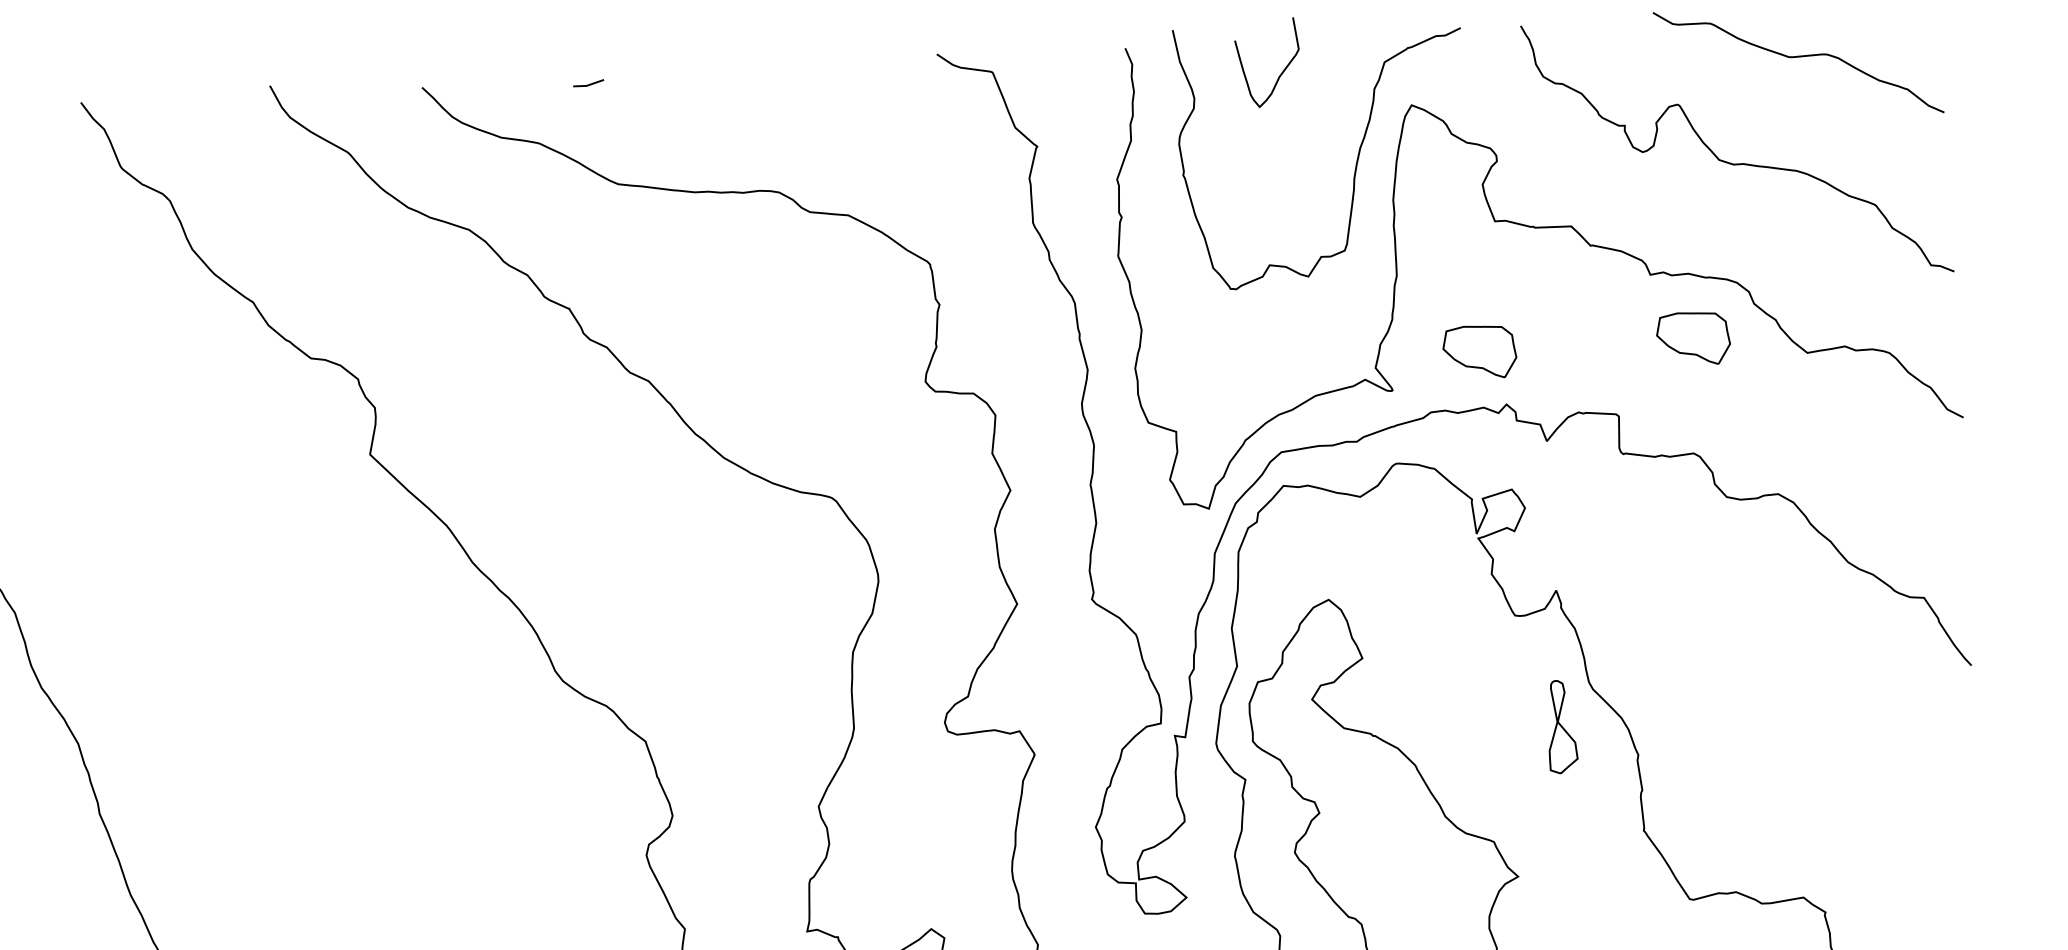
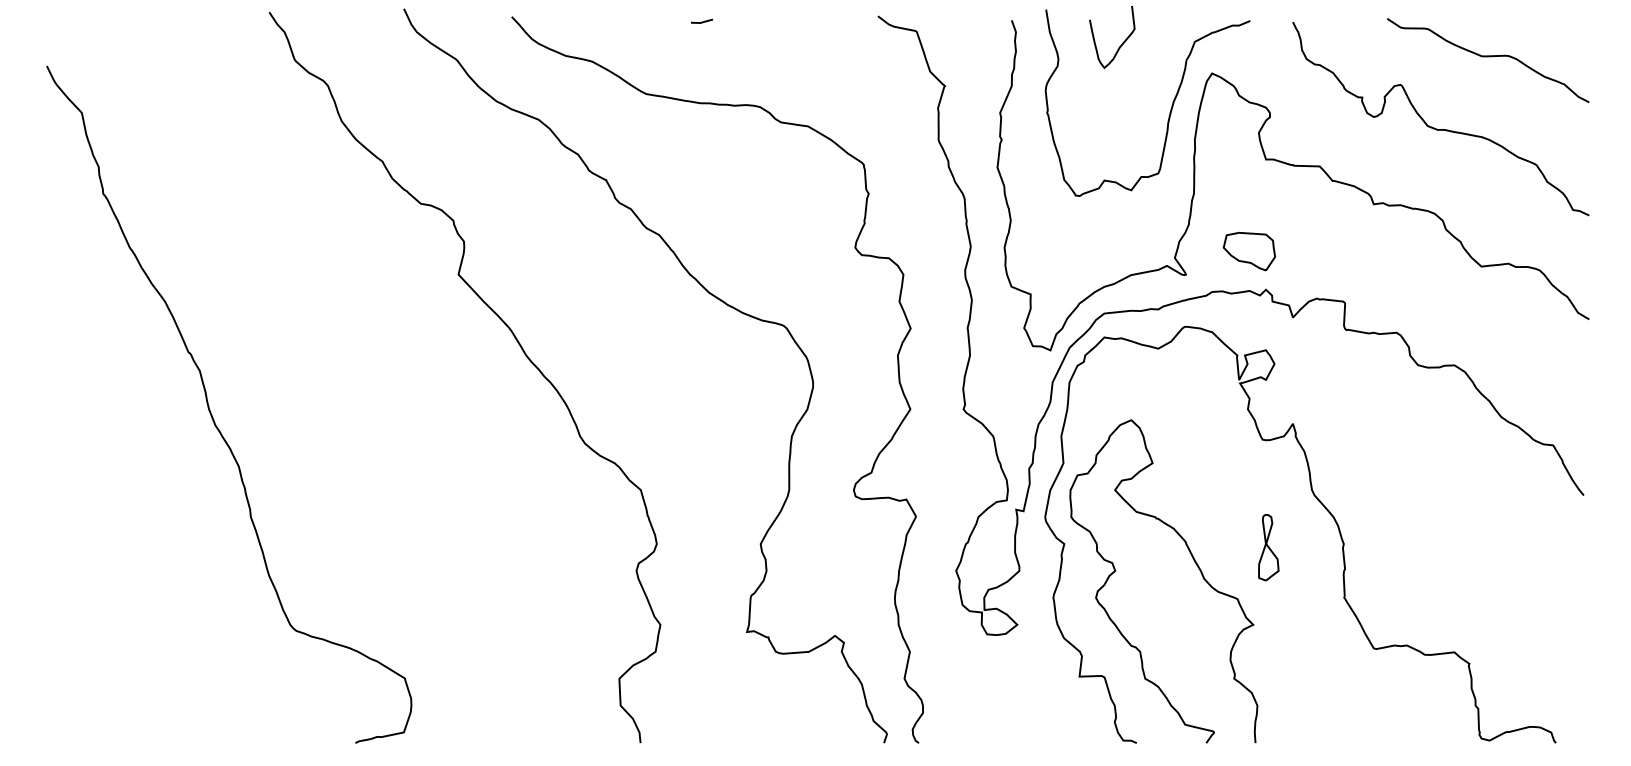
line: (588, 83) -> (701, 21), moved
part: (1692, 338) -> (1400, 251), removed
part: (1561, 726) -> (1268, 547), moved

